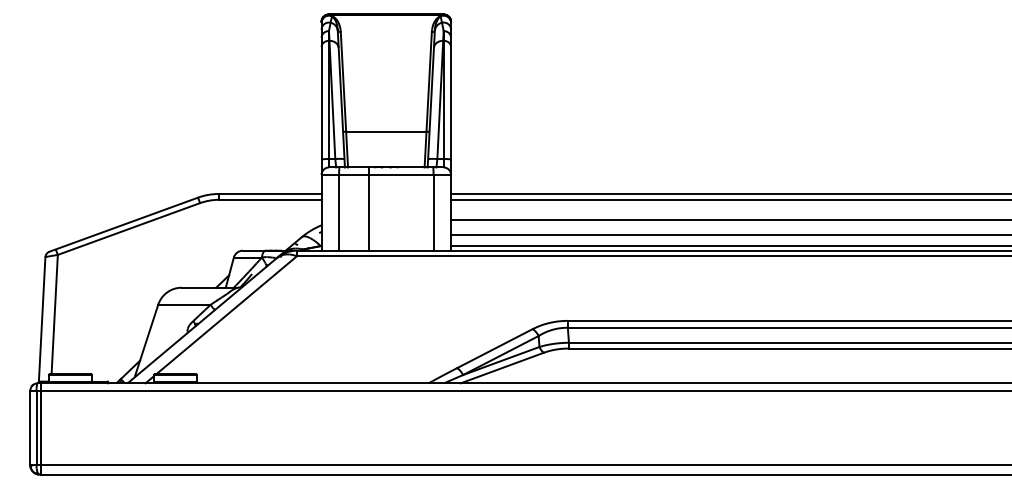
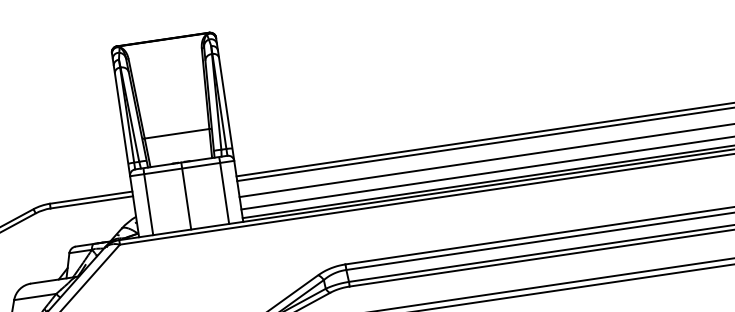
line: (369, 208) -> (186, 195), moved

